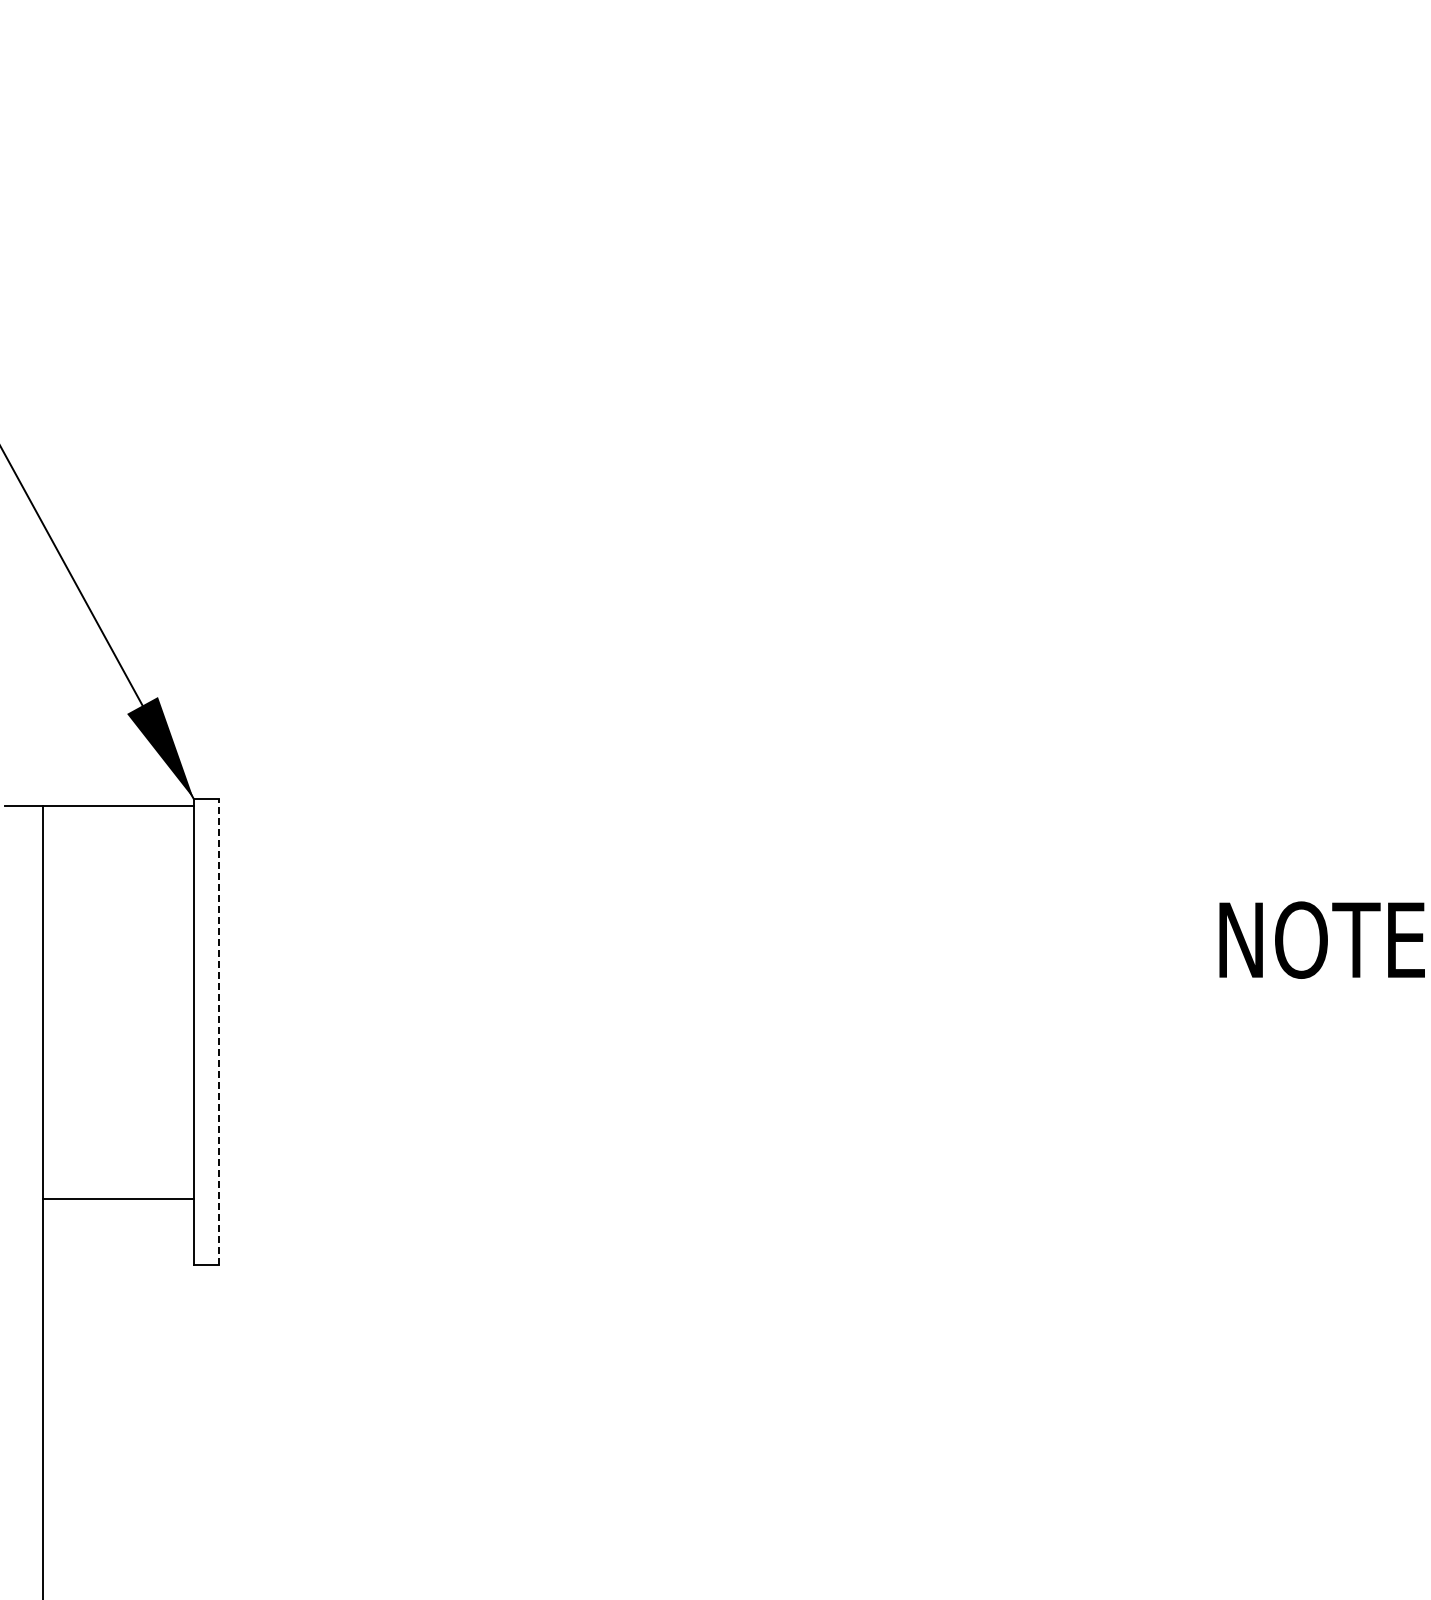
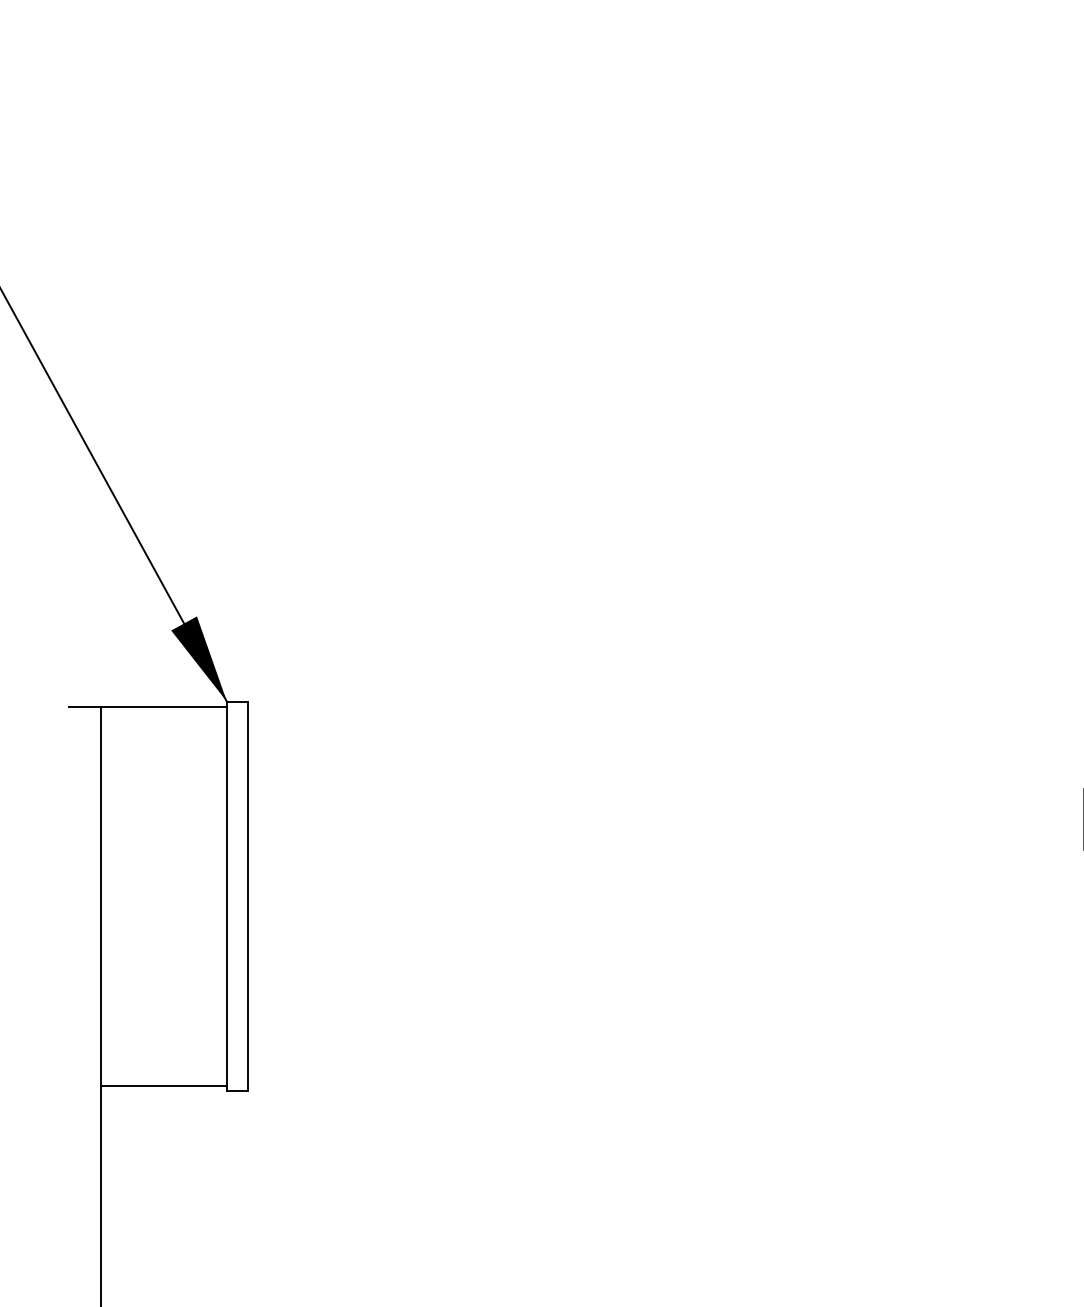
line: (219, 1032) -> (248, 896), dashed -> solid
line: (117, 1199) -> (163, 1086), moved

